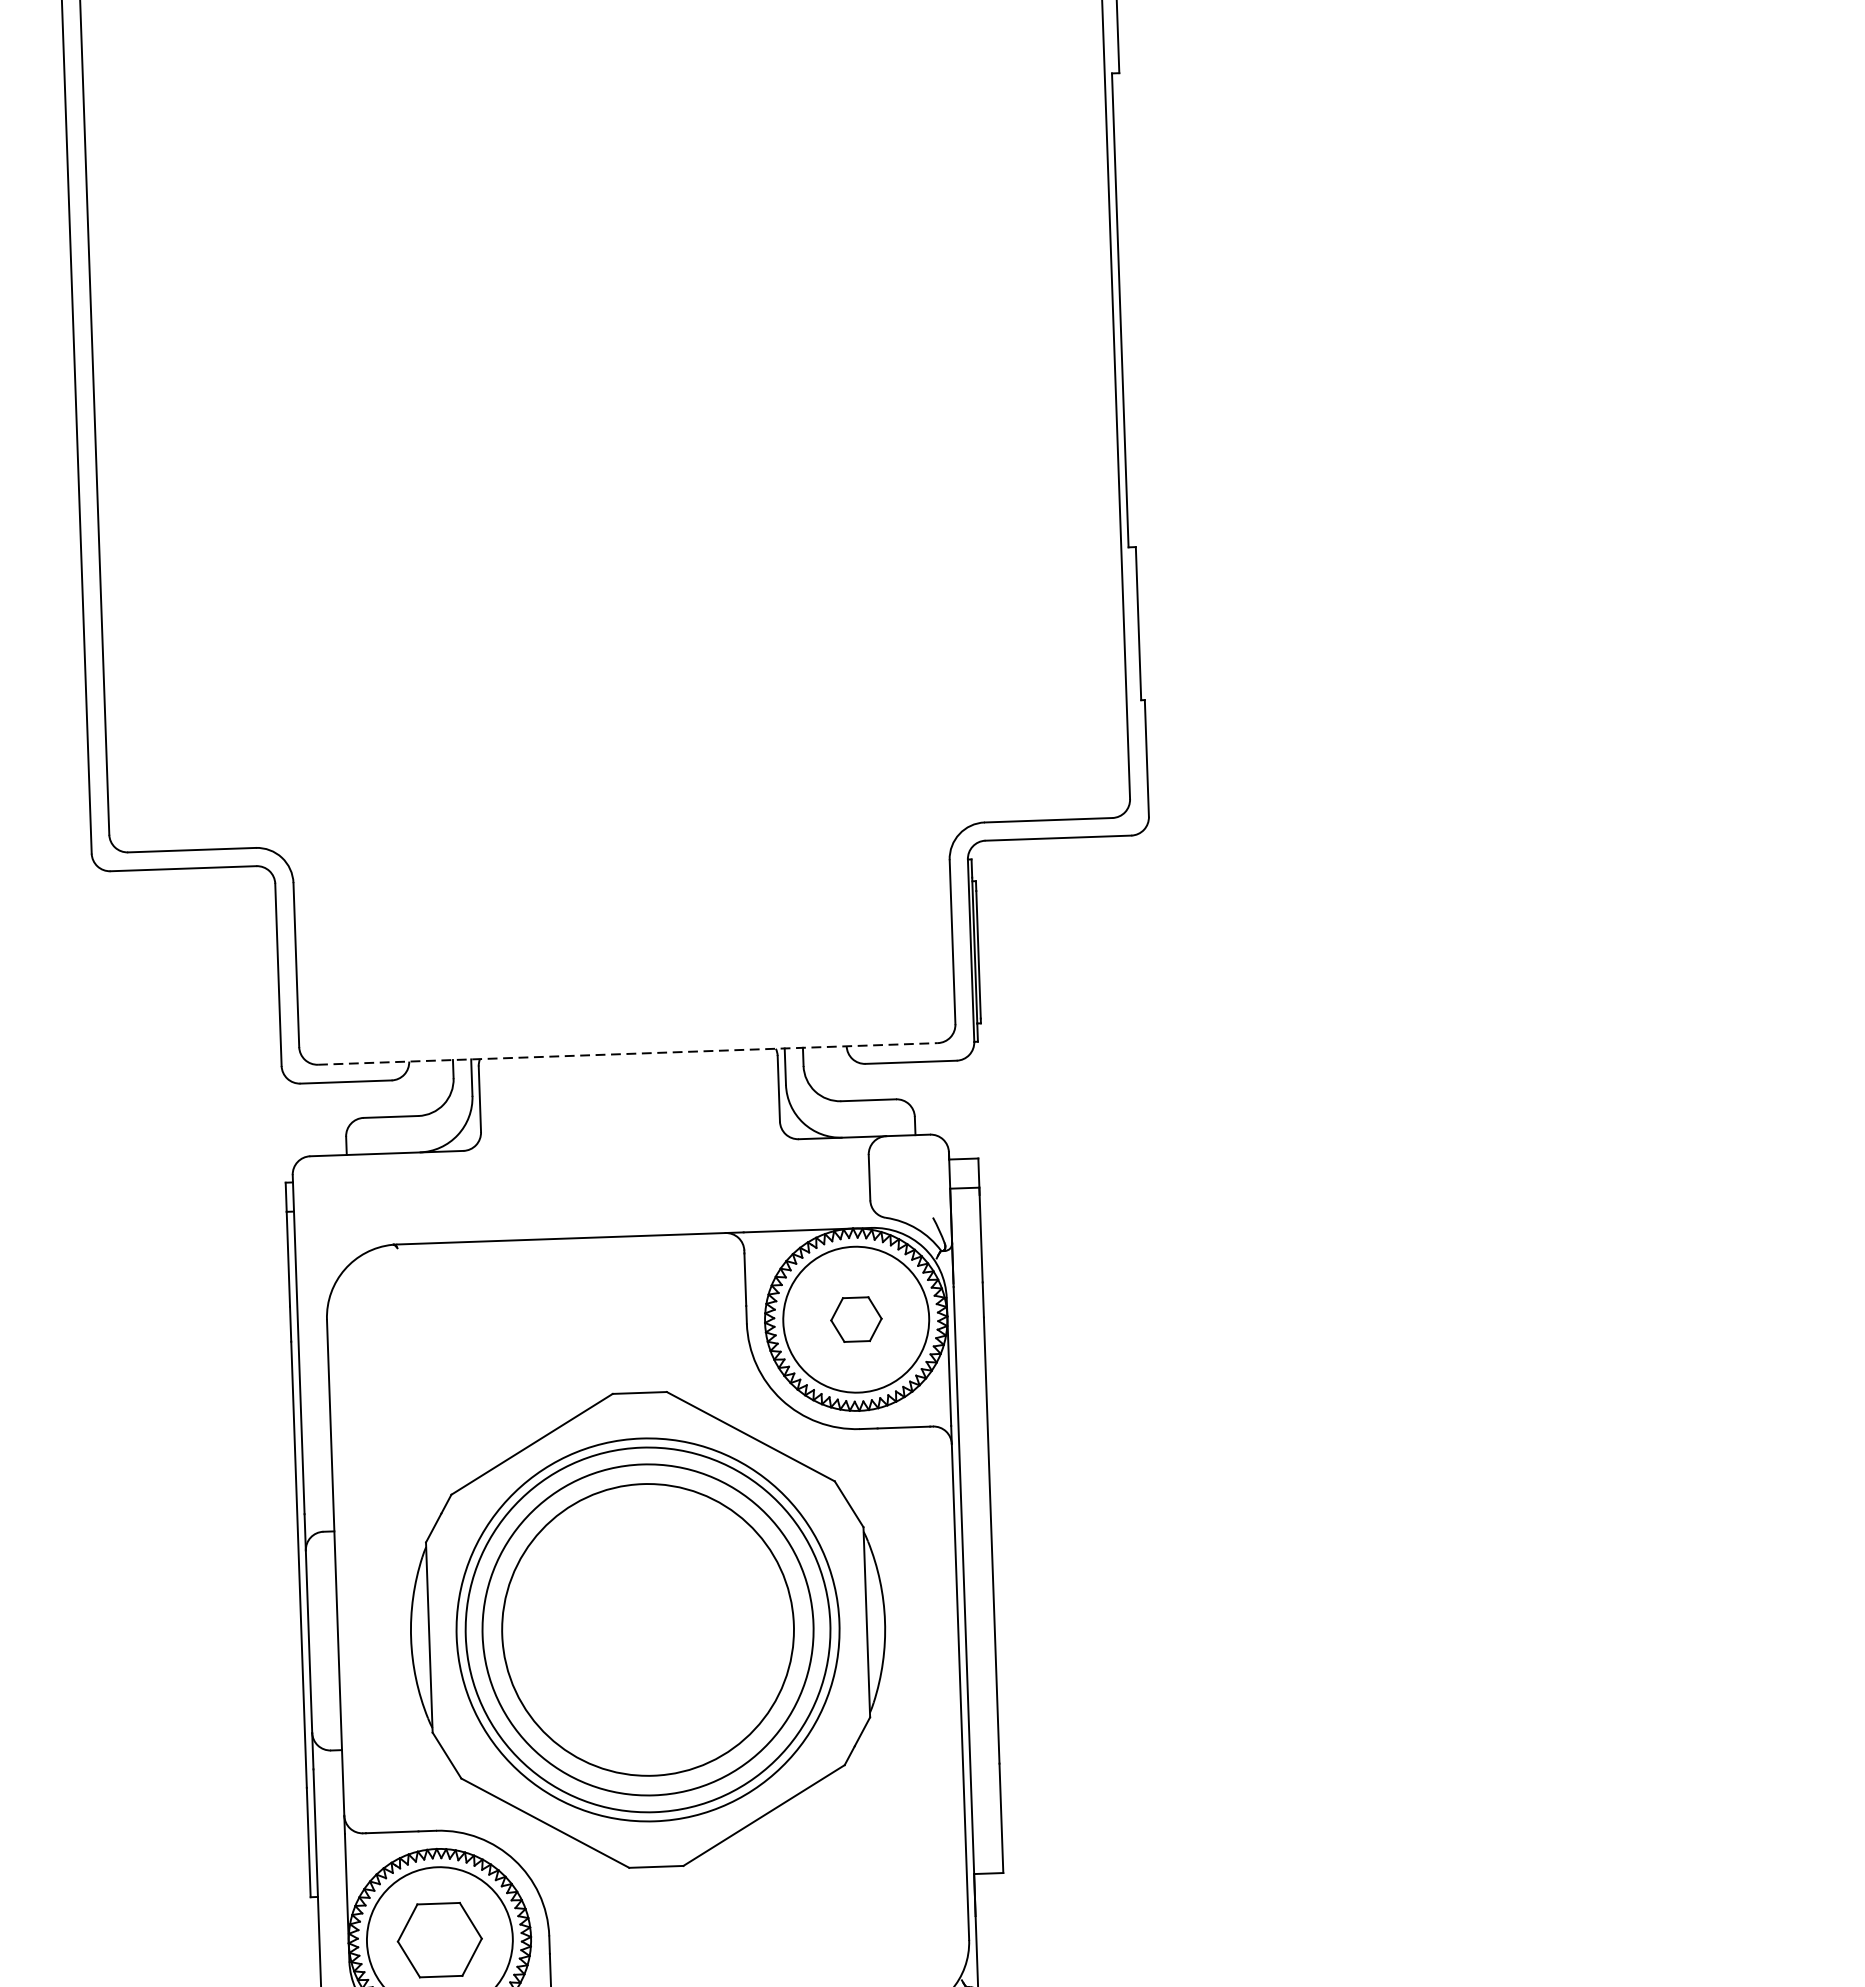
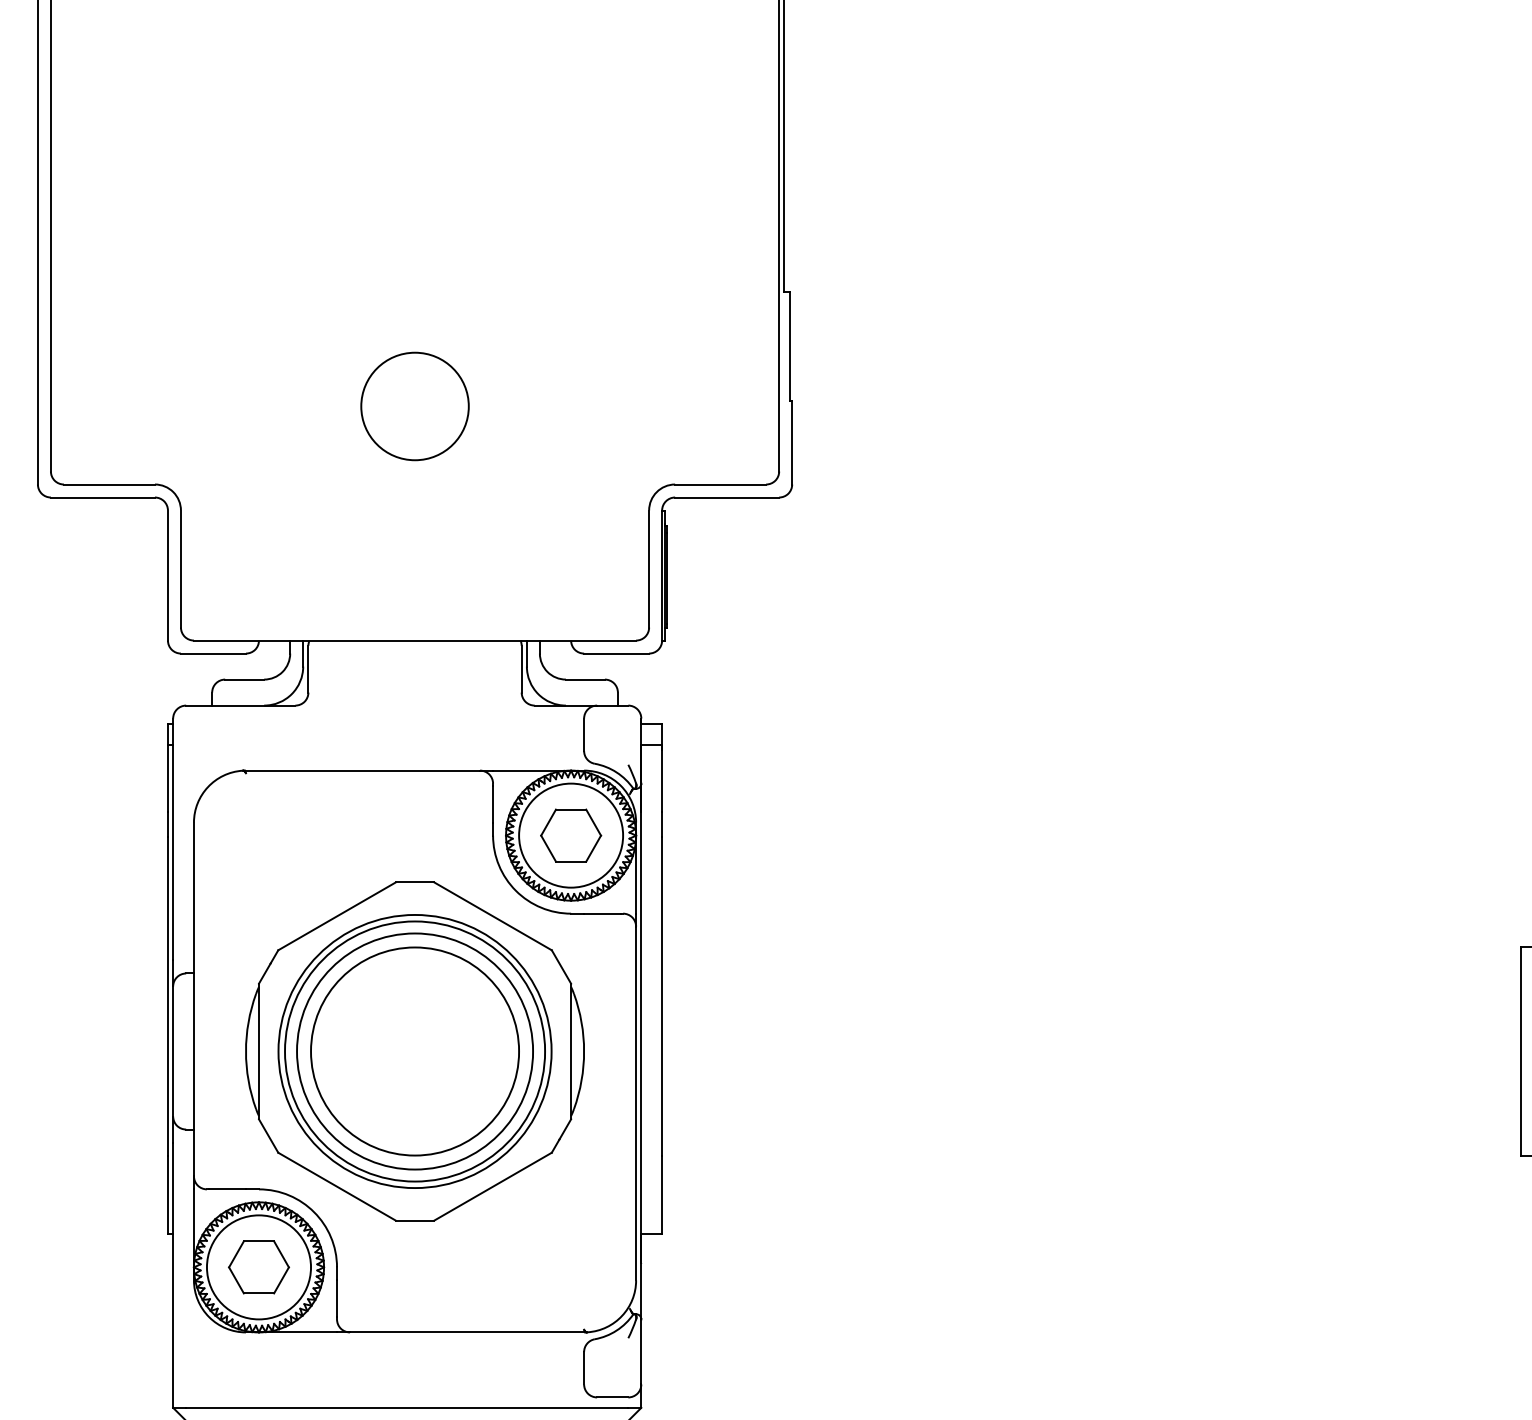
circle: (615, 725) -> (414, 406), added
line: (628, 1053) -> (415, 640), dashed -> solid
part: (856, 1319) -> (571, 835), size x1.67

